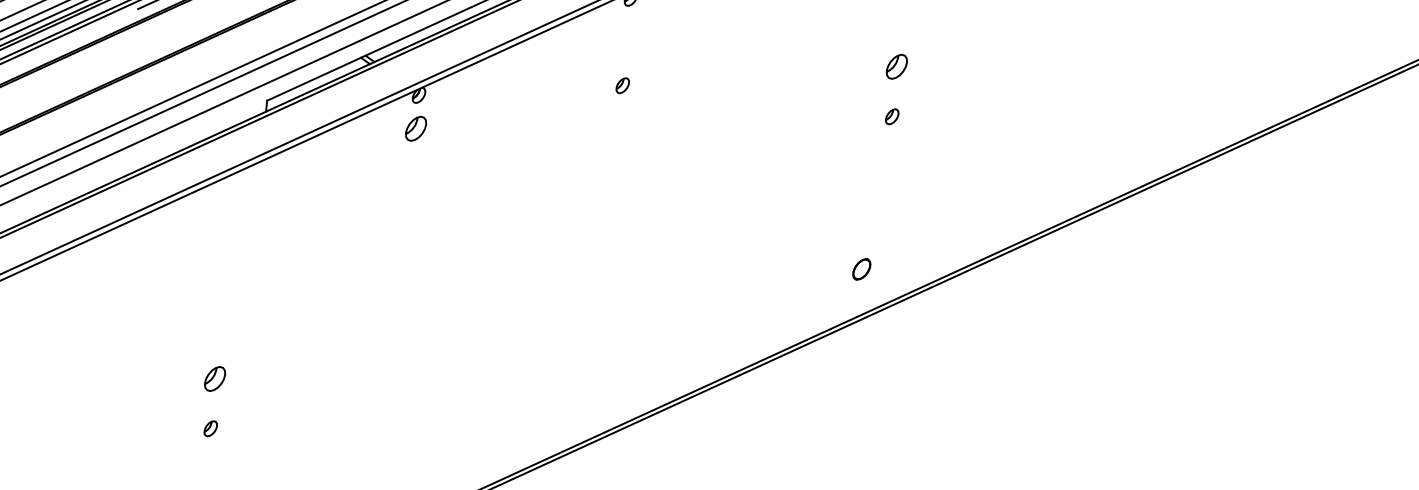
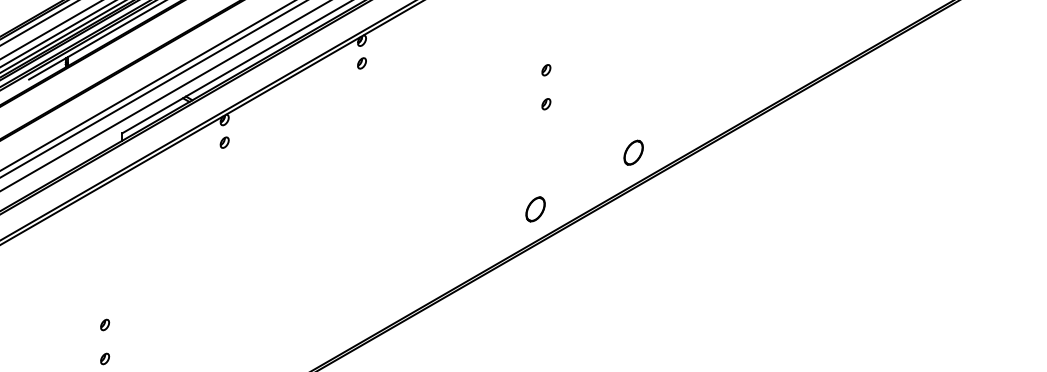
part: (897, 67) -> (546, 70), size x0.62
part: (622, 85) -> (361, 63), moved
part: (415, 128) -> (224, 142), size x0.62
part: (1013, 199) -> (633, 152), added
part: (861, 269) -> (535, 209), size x1.67
part: (216, 378) -> (105, 324), size x0.62

